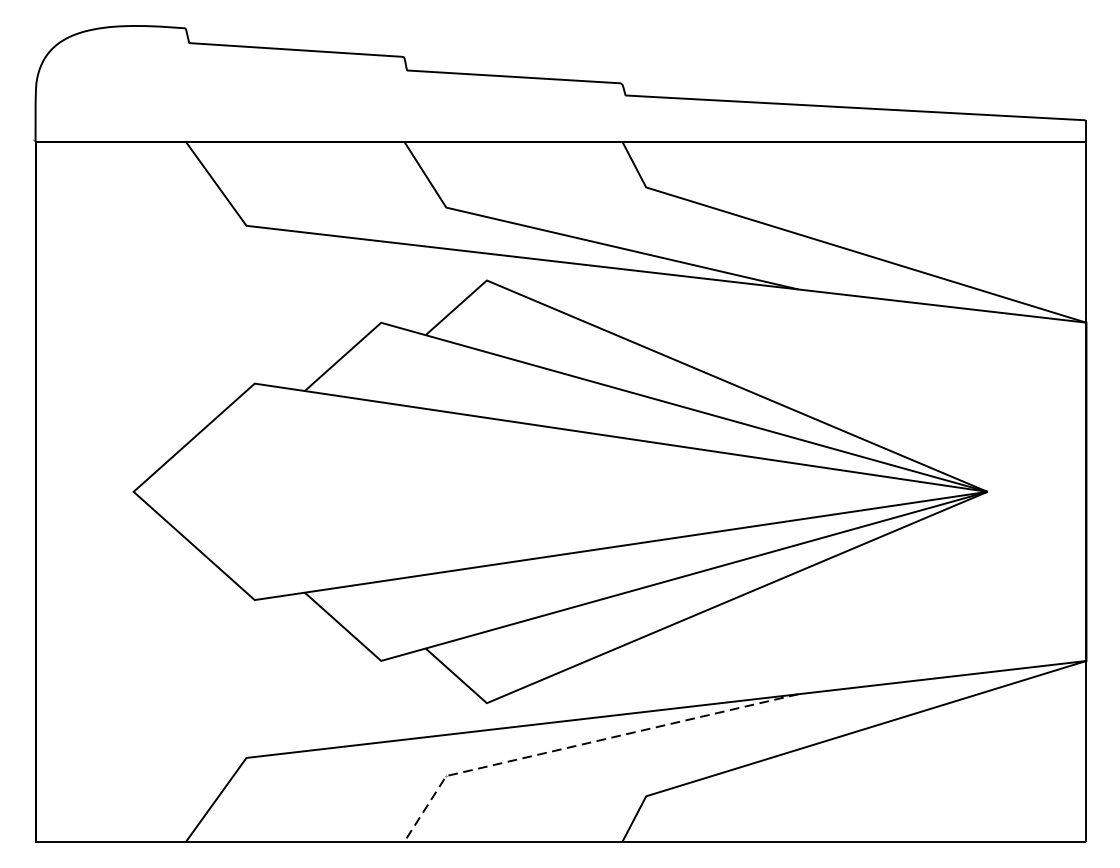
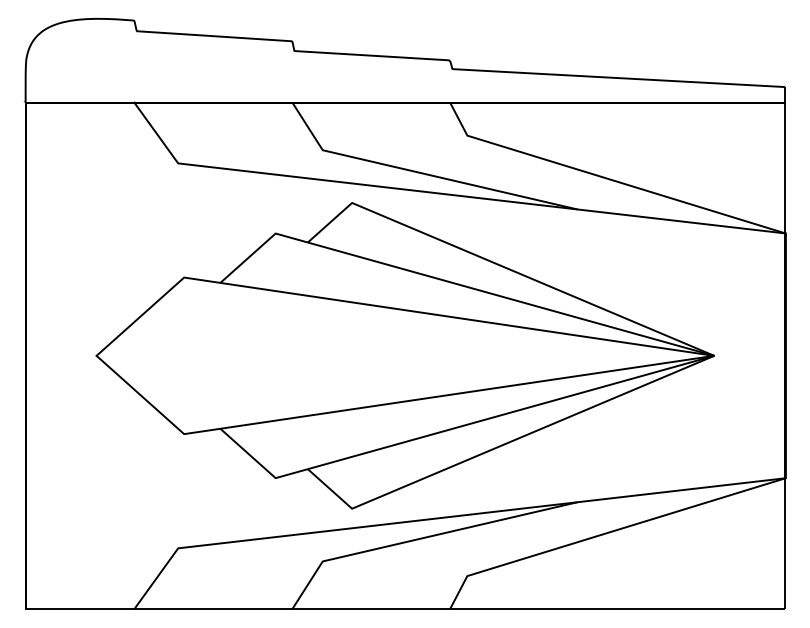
line: (581, 744) -> (420, 538), dashed -> solid

